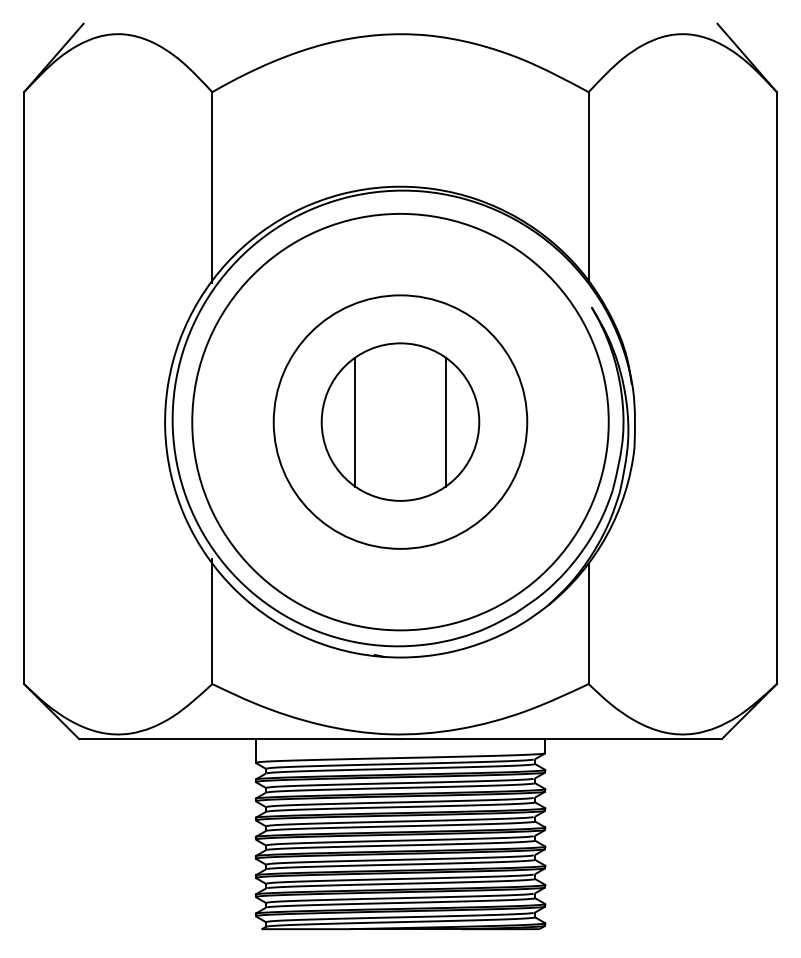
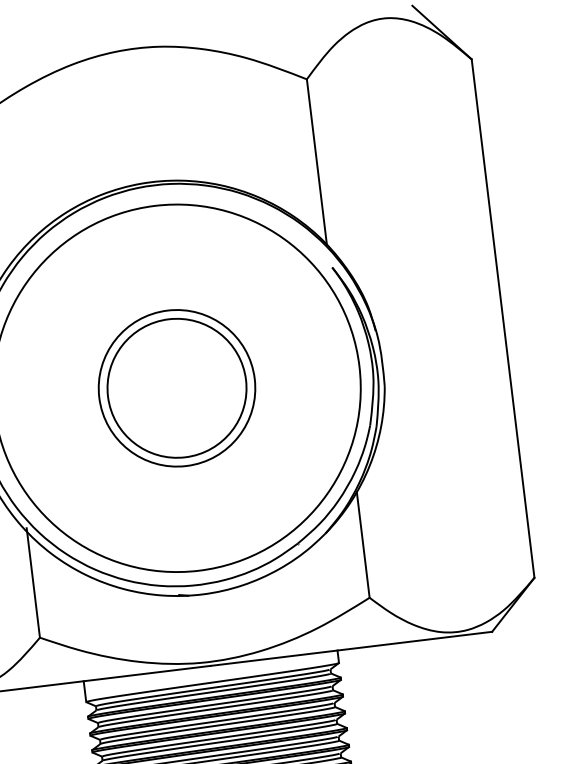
line: (355, 421) -> (137, 392), removed
circle: (400, 421) -> (176, 387), size x0.7
line: (445, 421) -> (216, 382), removed

